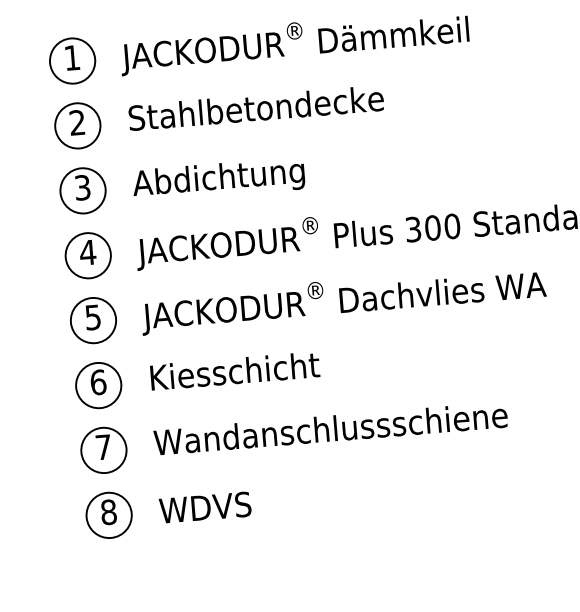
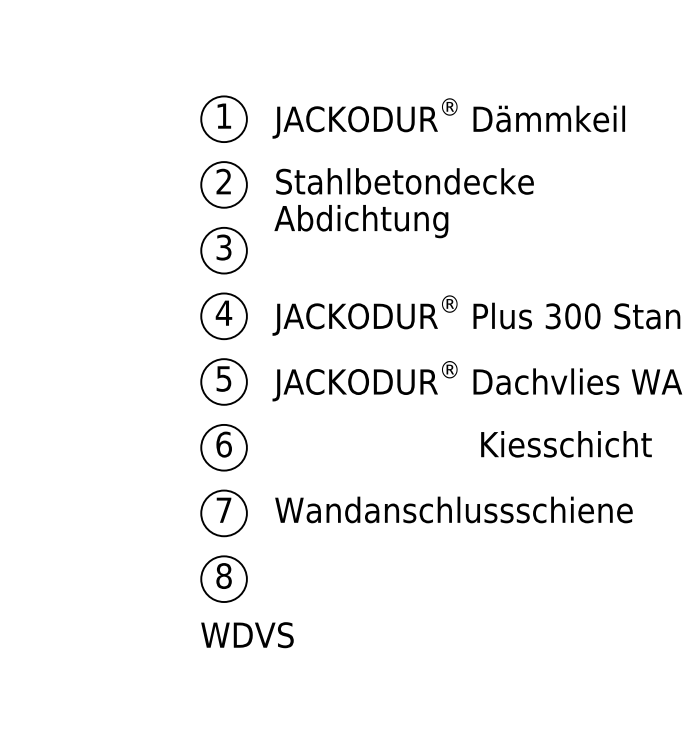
text: (218, 179) -> (361, 221), moved
text: (235, 371) -> (566, 444), moved
text: (205, 507) -> (247, 635), moved

